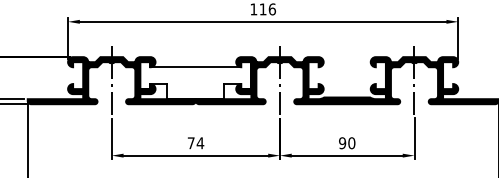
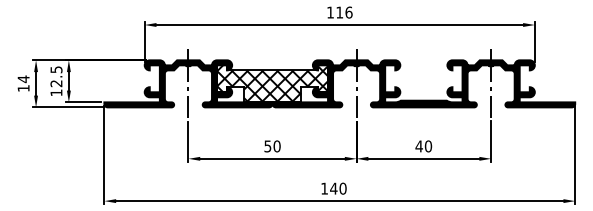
hatch: (195, 80) -> (272, 83), added
text: (195, 143) -> (272, 146), 74 -> 50
text: (341, 143) -> (418, 146), 90 -> 40

